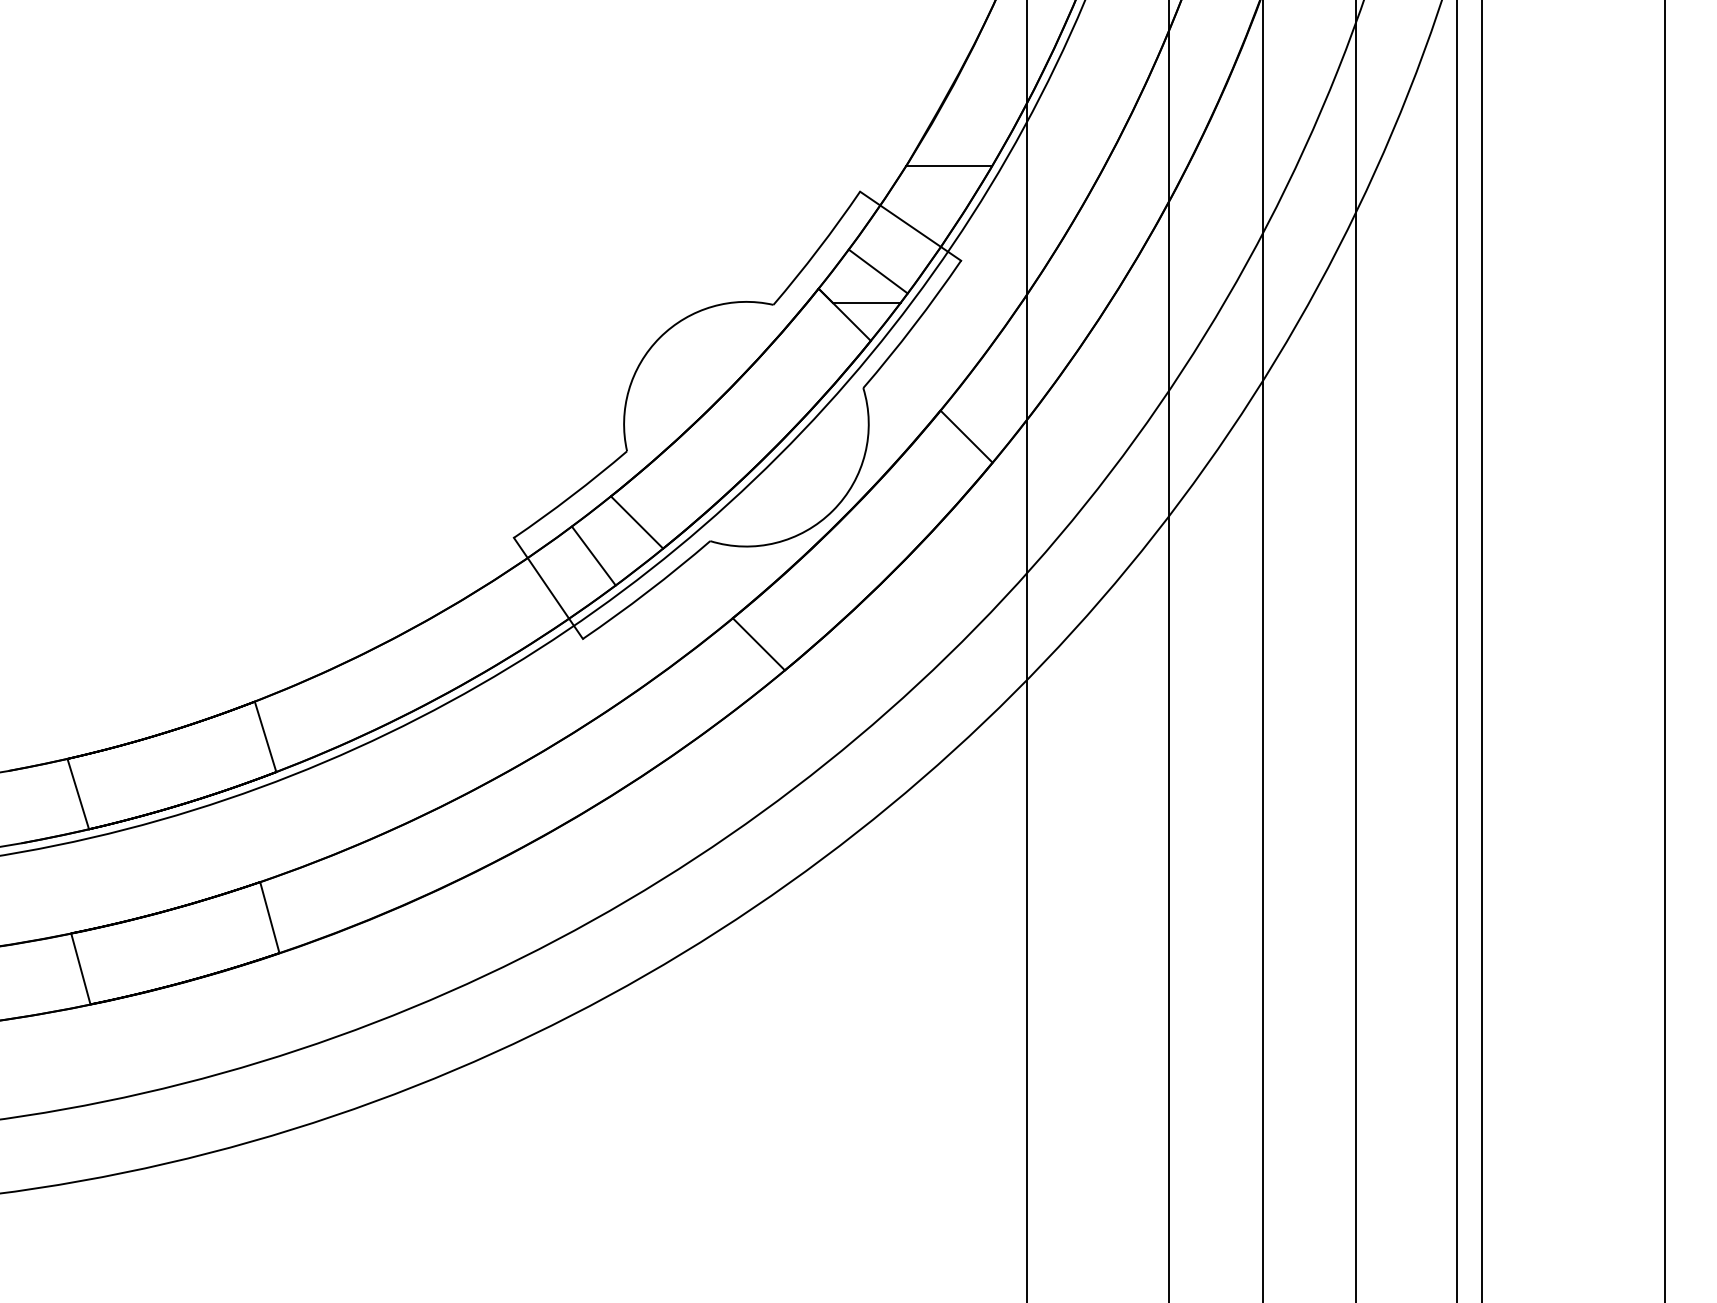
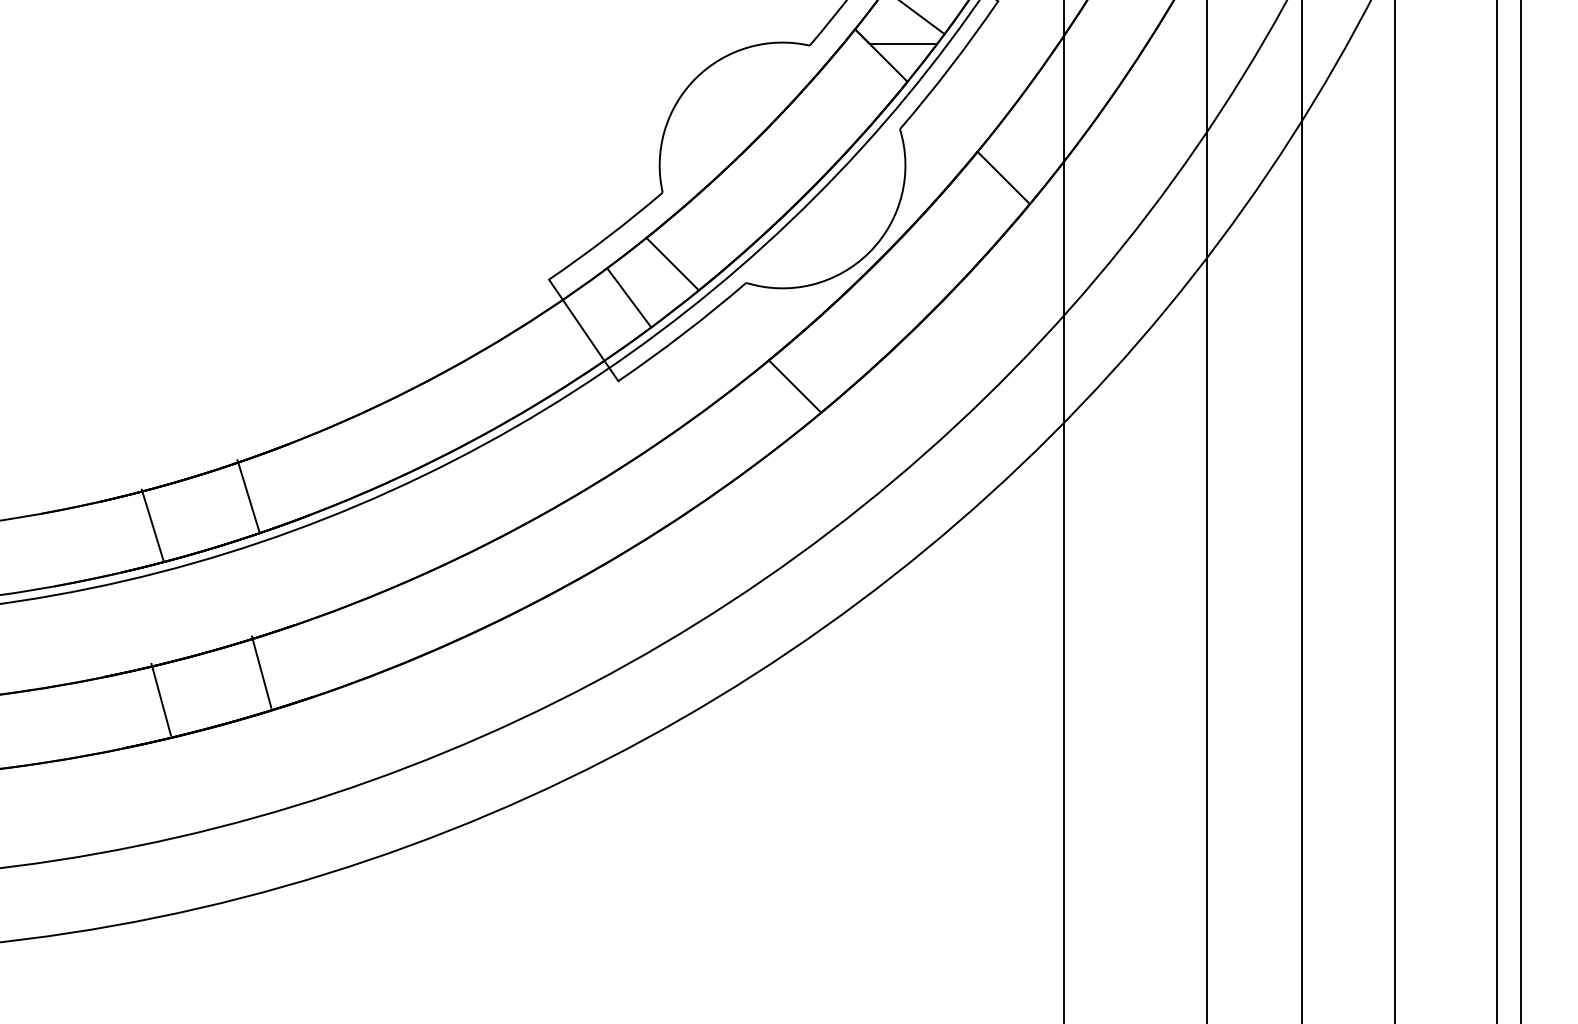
line: (265, 736) -> (248, 495), moved
line: (78, 794) -> (152, 525), moved
line: (269, 917) -> (261, 672), moved
line: (80, 968) -> (160, 699), moved

